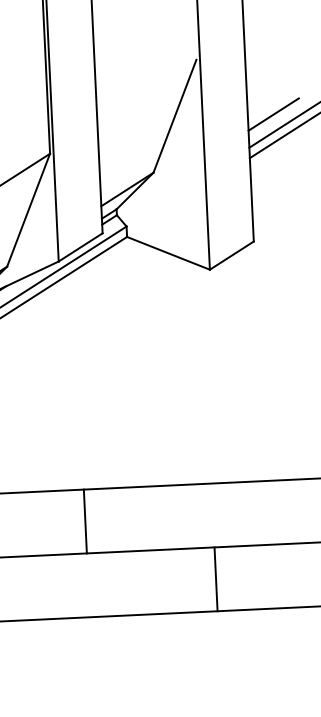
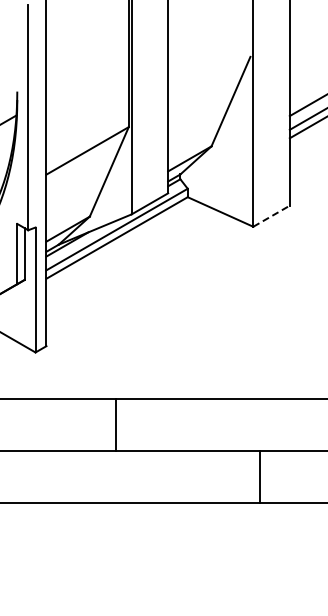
line: (231, 254) -> (271, 215), solid -> dashed
line: (85, 520) -> (116, 424), moved
line: (216, 578) -> (259, 476), moved

